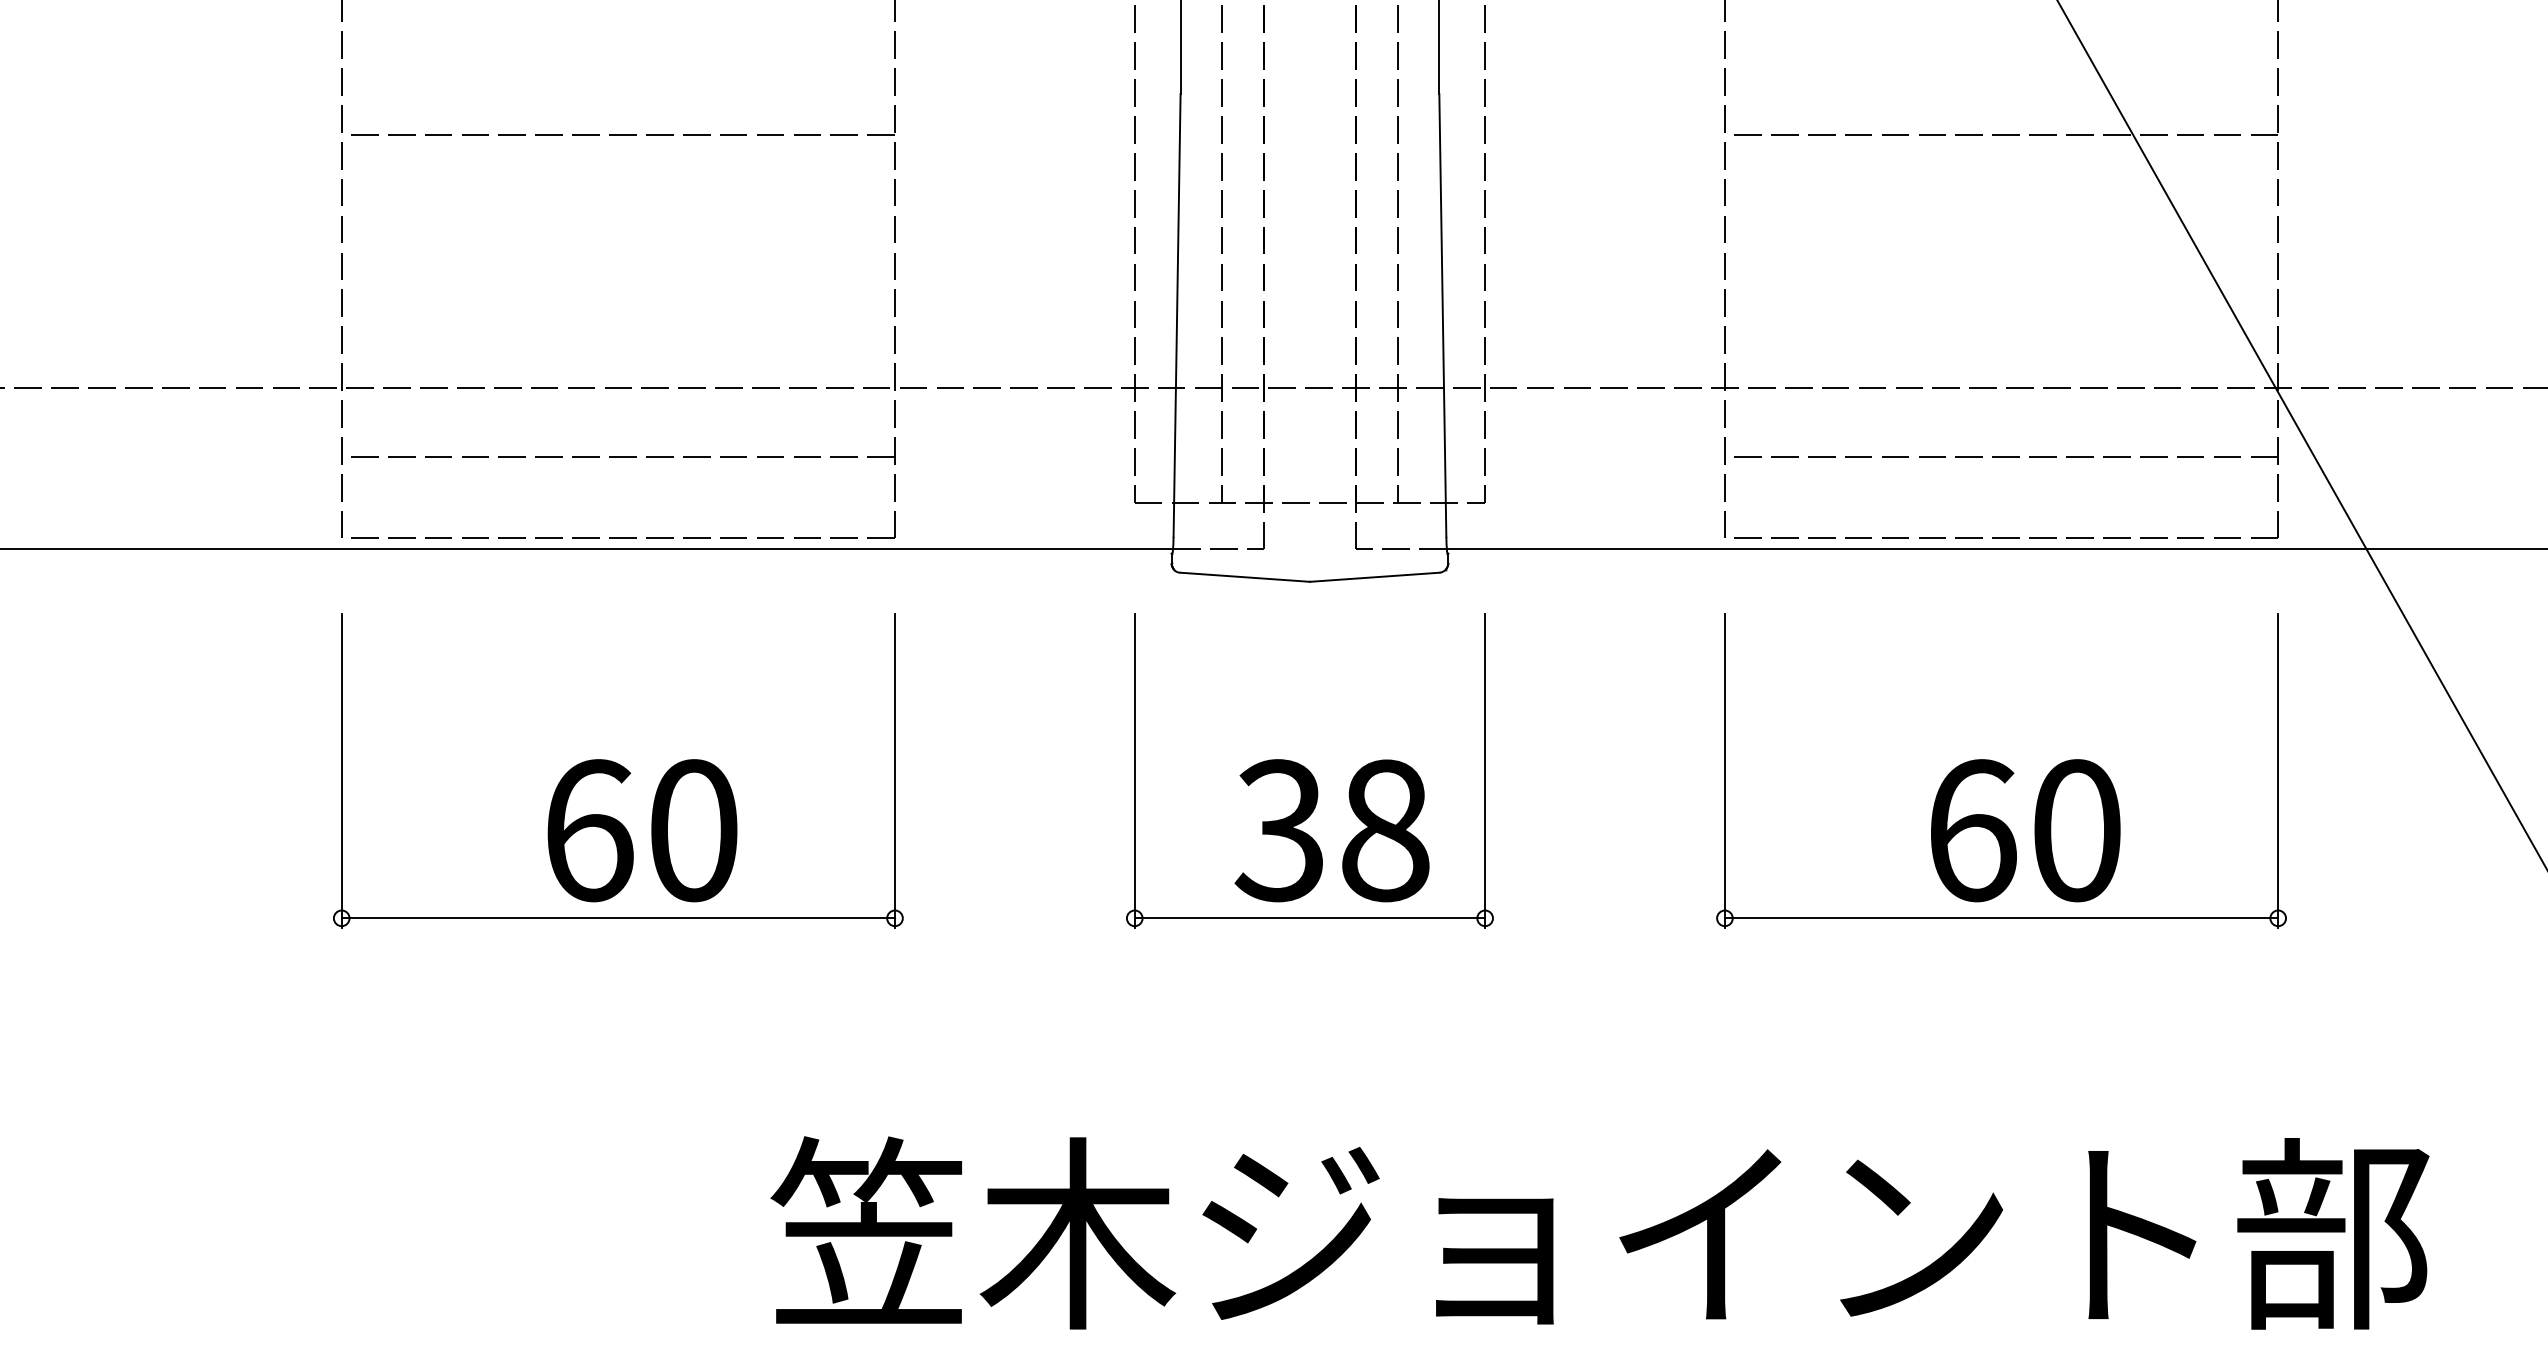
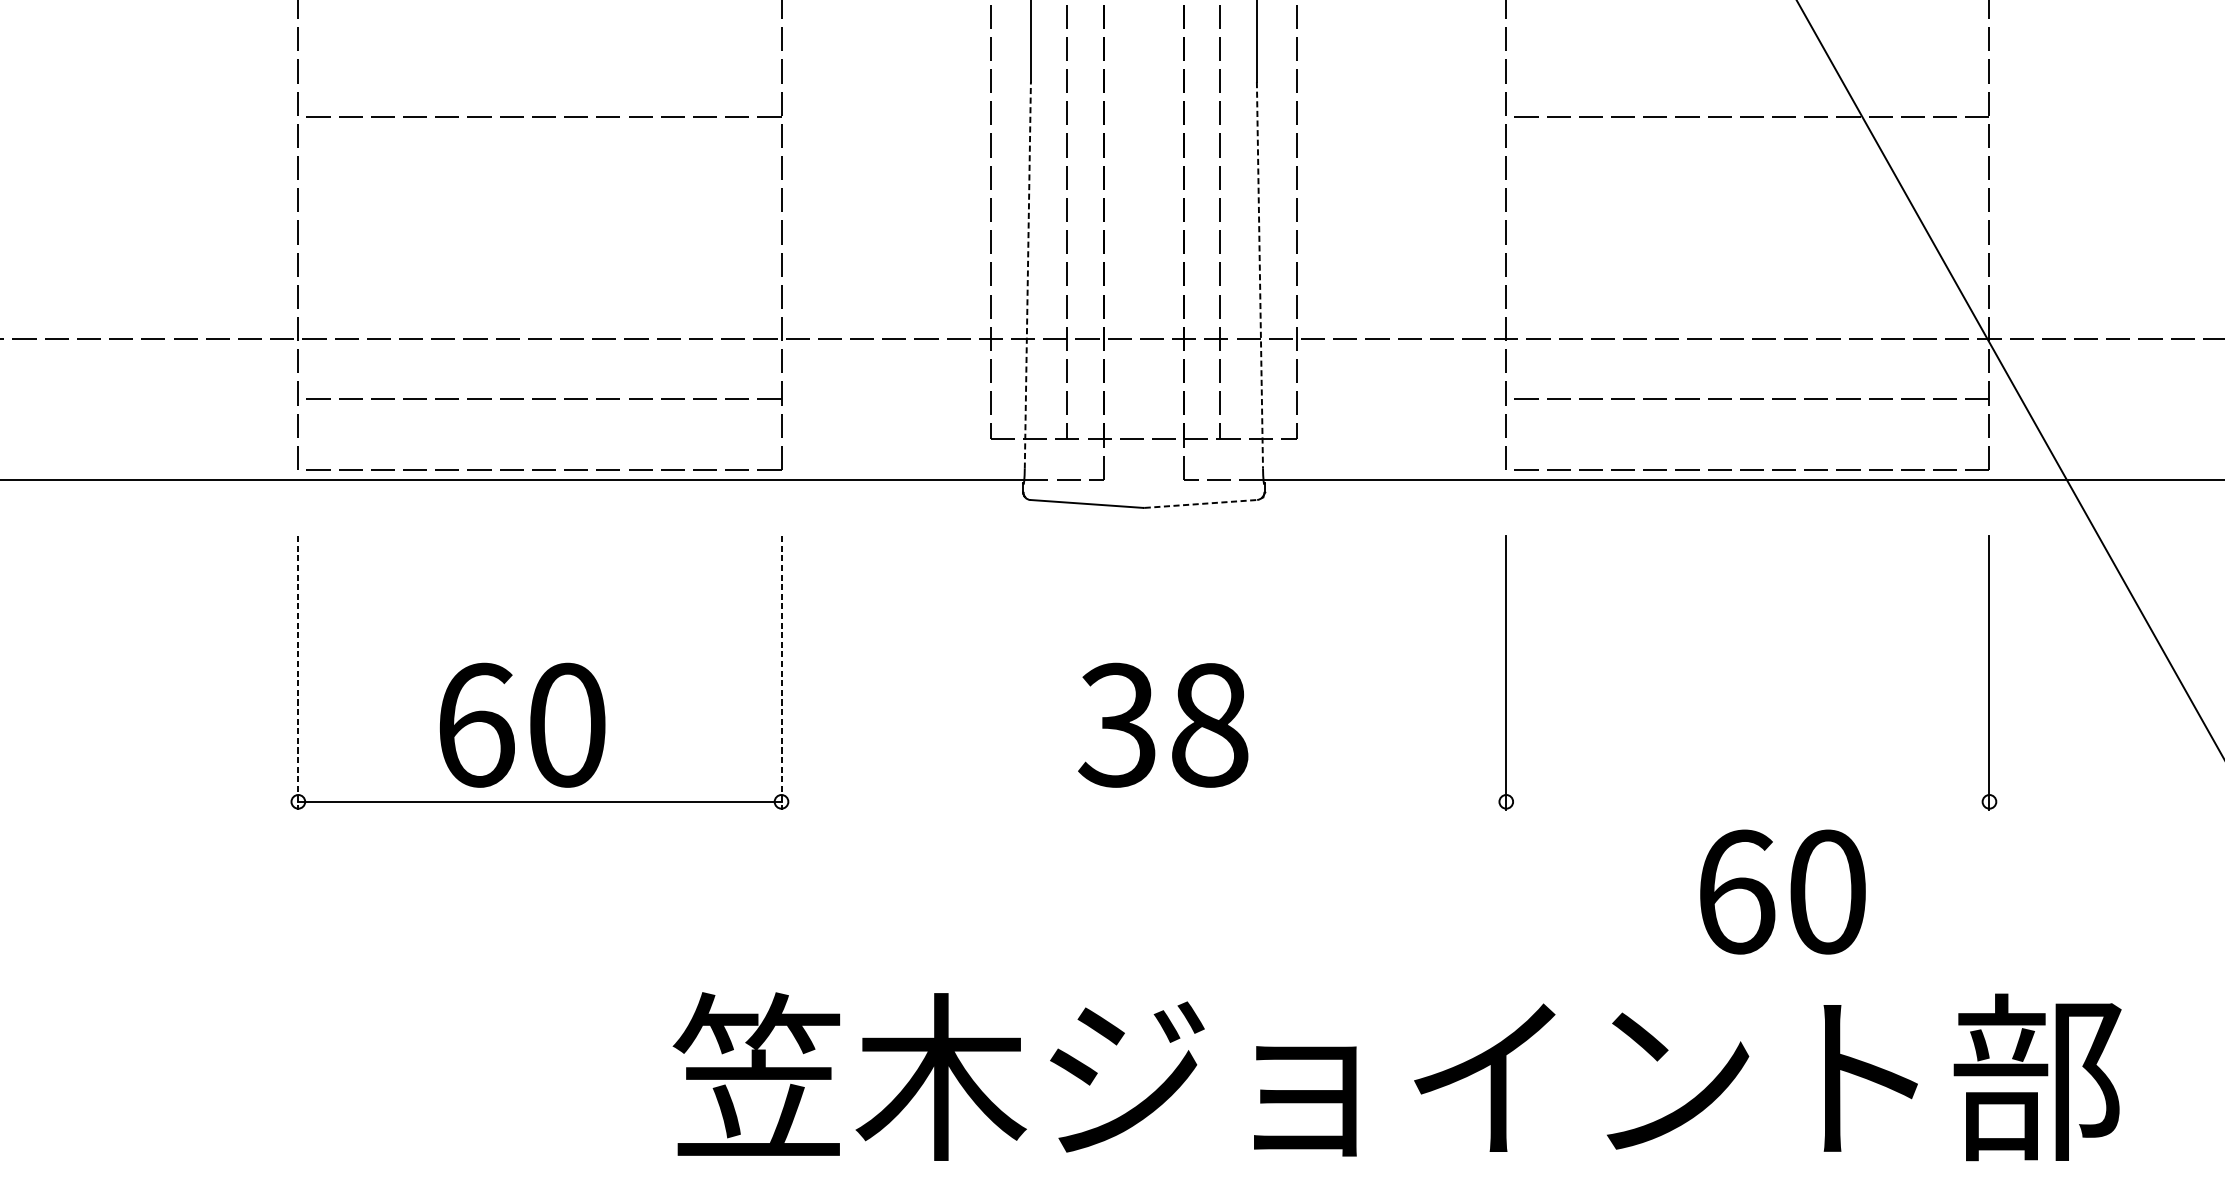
line: (1177, 315) -> (1028, 275), solid -> dashed
line: (1442, 316) -> (1259, 276), solid -> dashed
line: (1375, 577) -> (1201, 504), solid -> dashed
line: (341, 770) -> (298, 672), solid -> dashed
line: (895, 770) -> (781, 672), solid -> dashed
text: (642, 830) -> (522, 725), moved
text: (2025, 830) -> (1782, 891), moved
part: (1309, 917) -> (1143, 801), removed
line: (2001, 918) -> (1747, 801), removed

